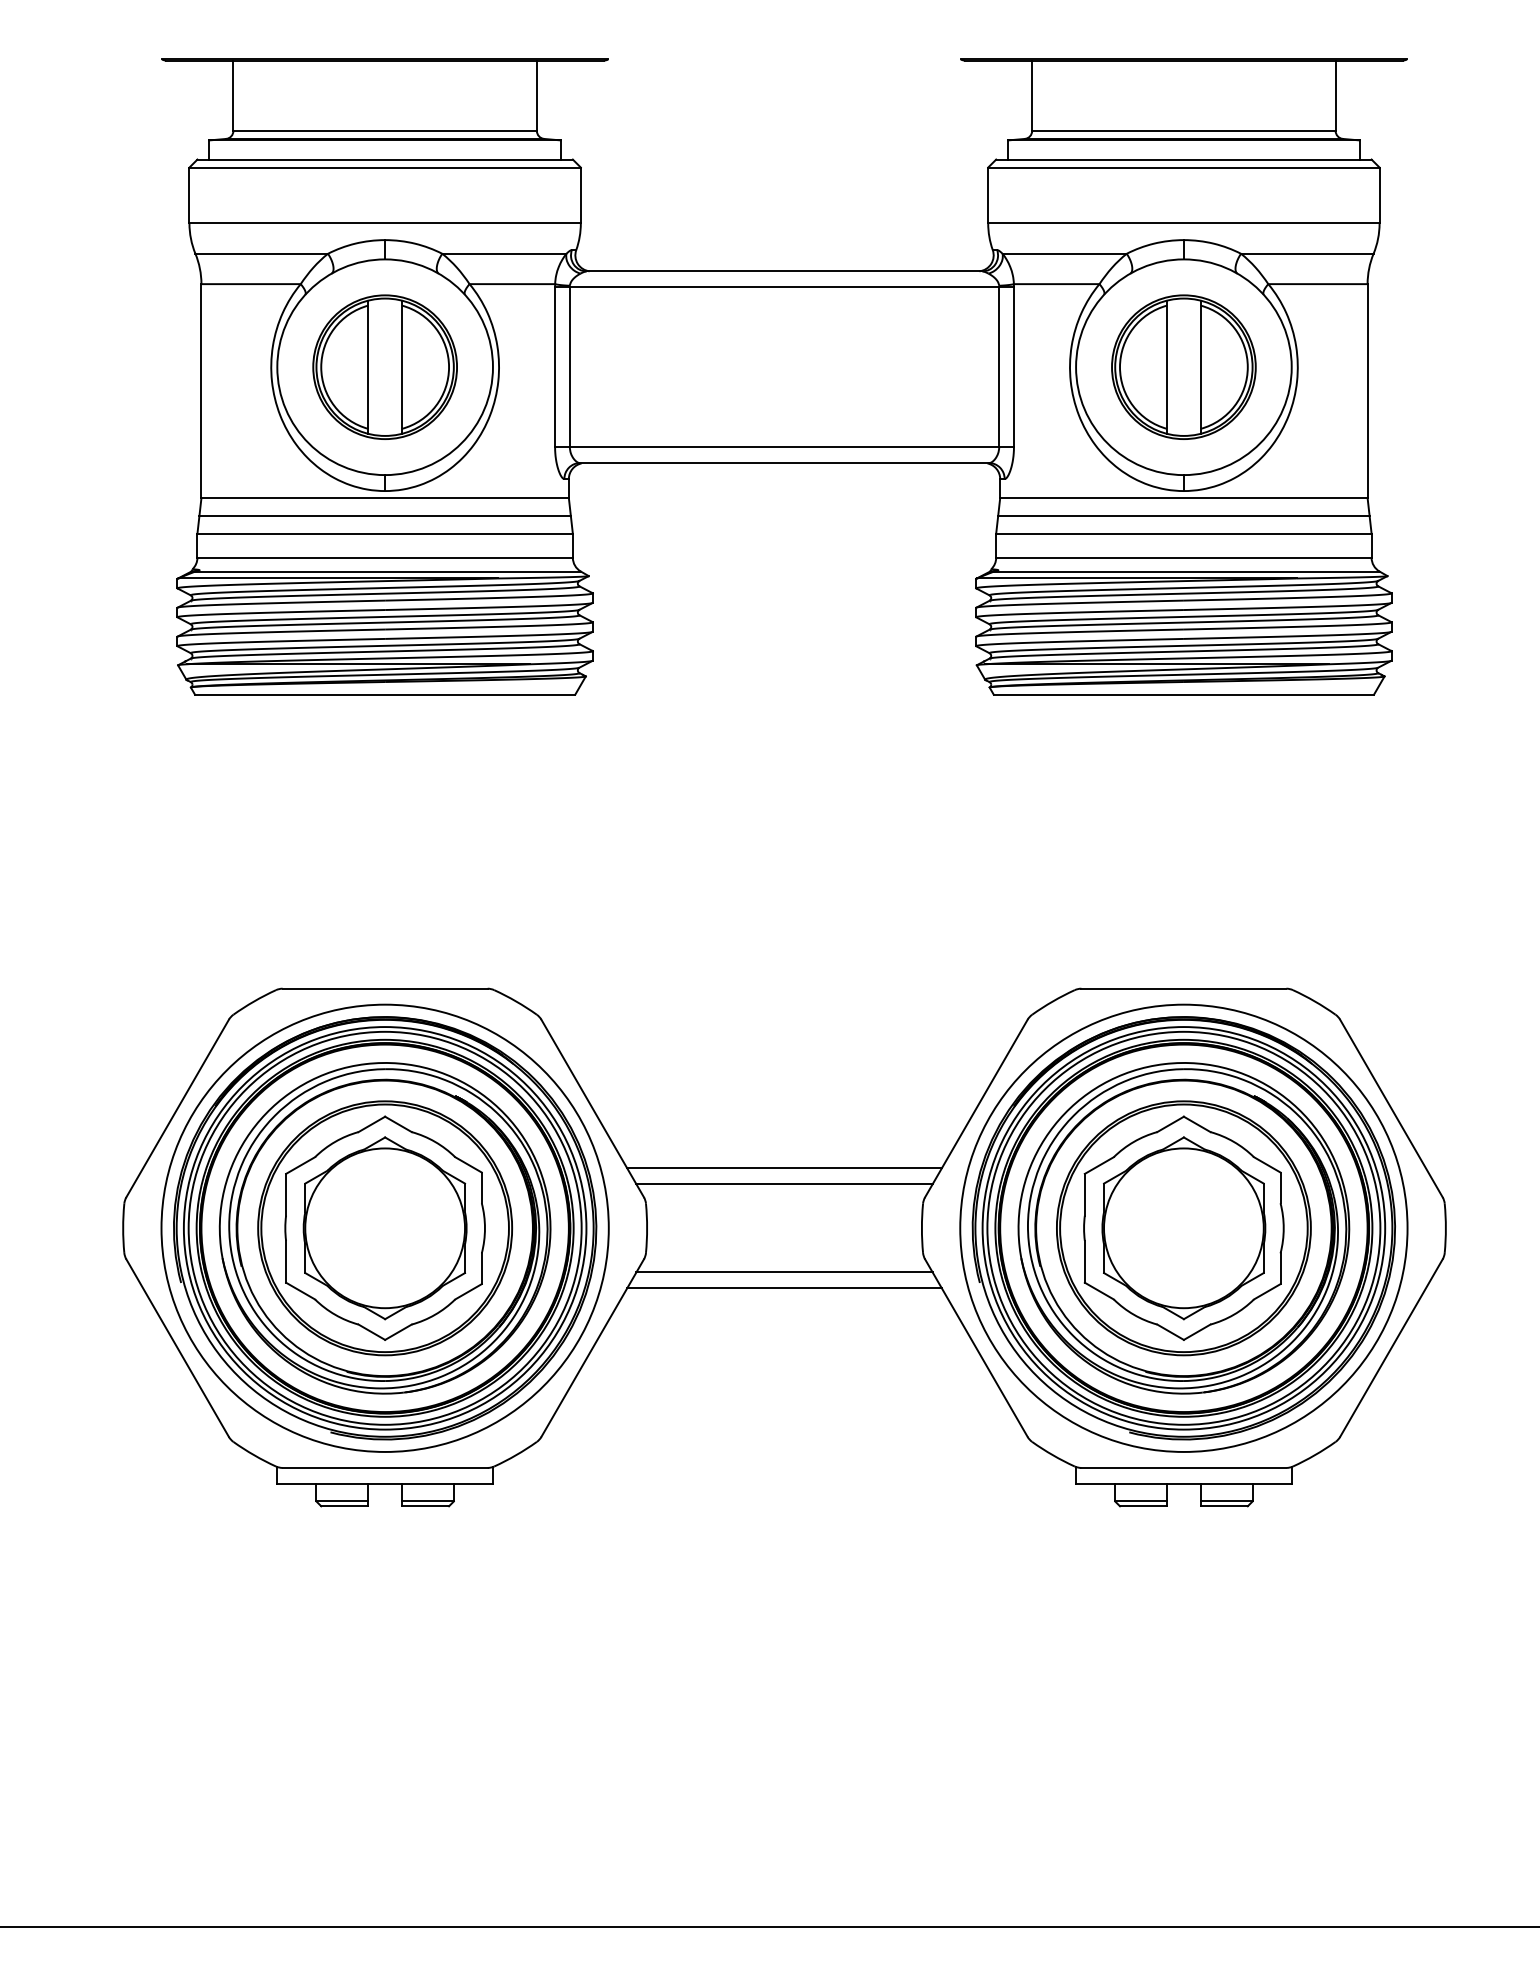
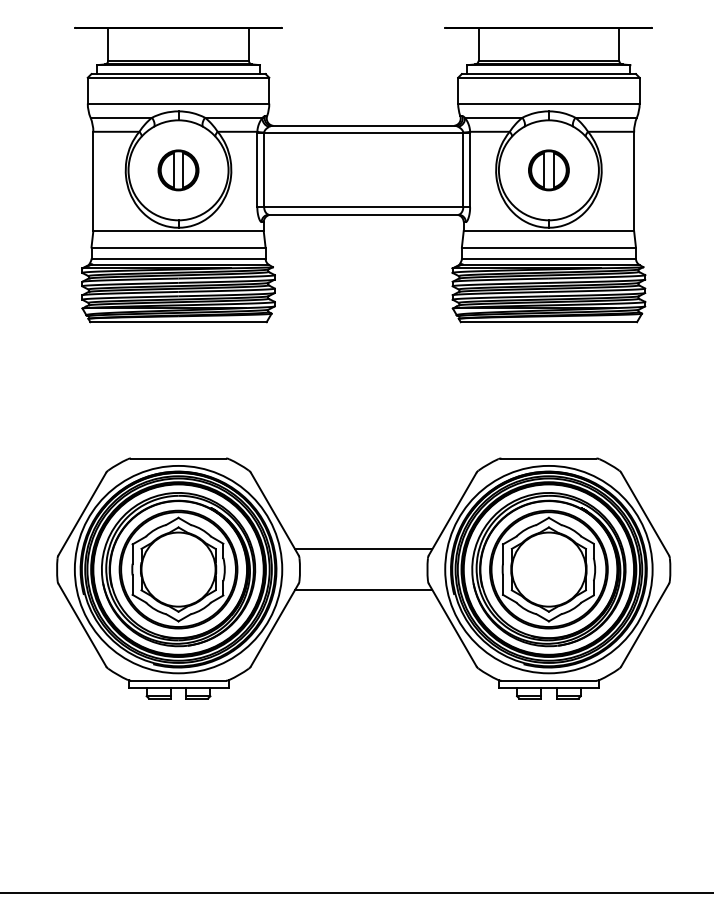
part: (385, 367) -> (178, 170), size x0.6
part: (1182, 367) -> (548, 170), size x0.6
line: (385, 516) -> (178, 239), removed
line: (1182, 516) -> (548, 239), removed
line: (784, 1167) -> (363, 541), removed
line: (784, 1288) -> (363, 597), removed

